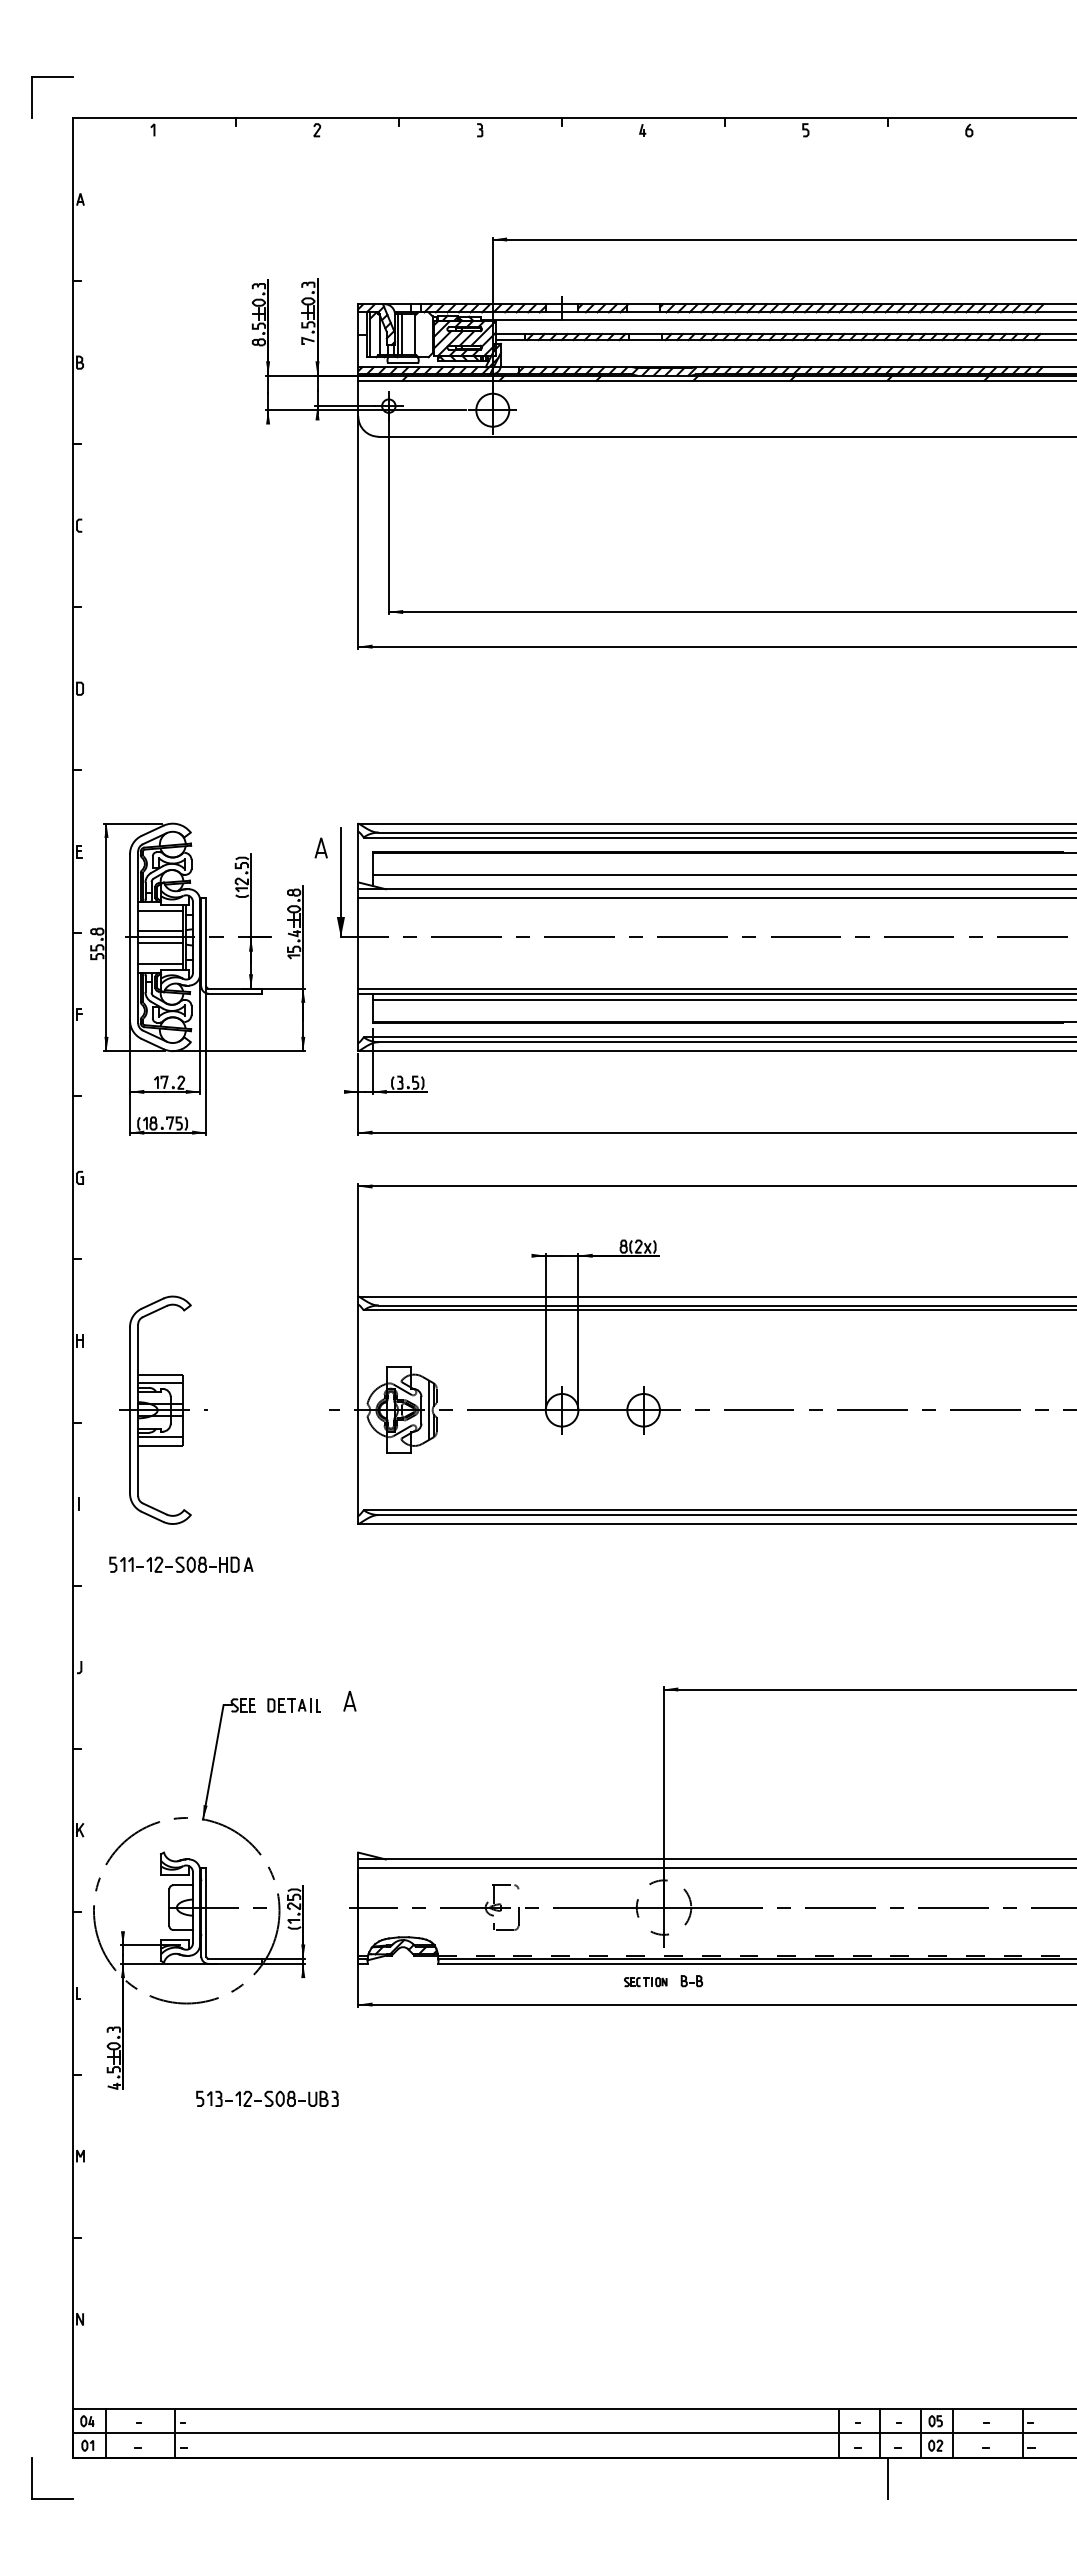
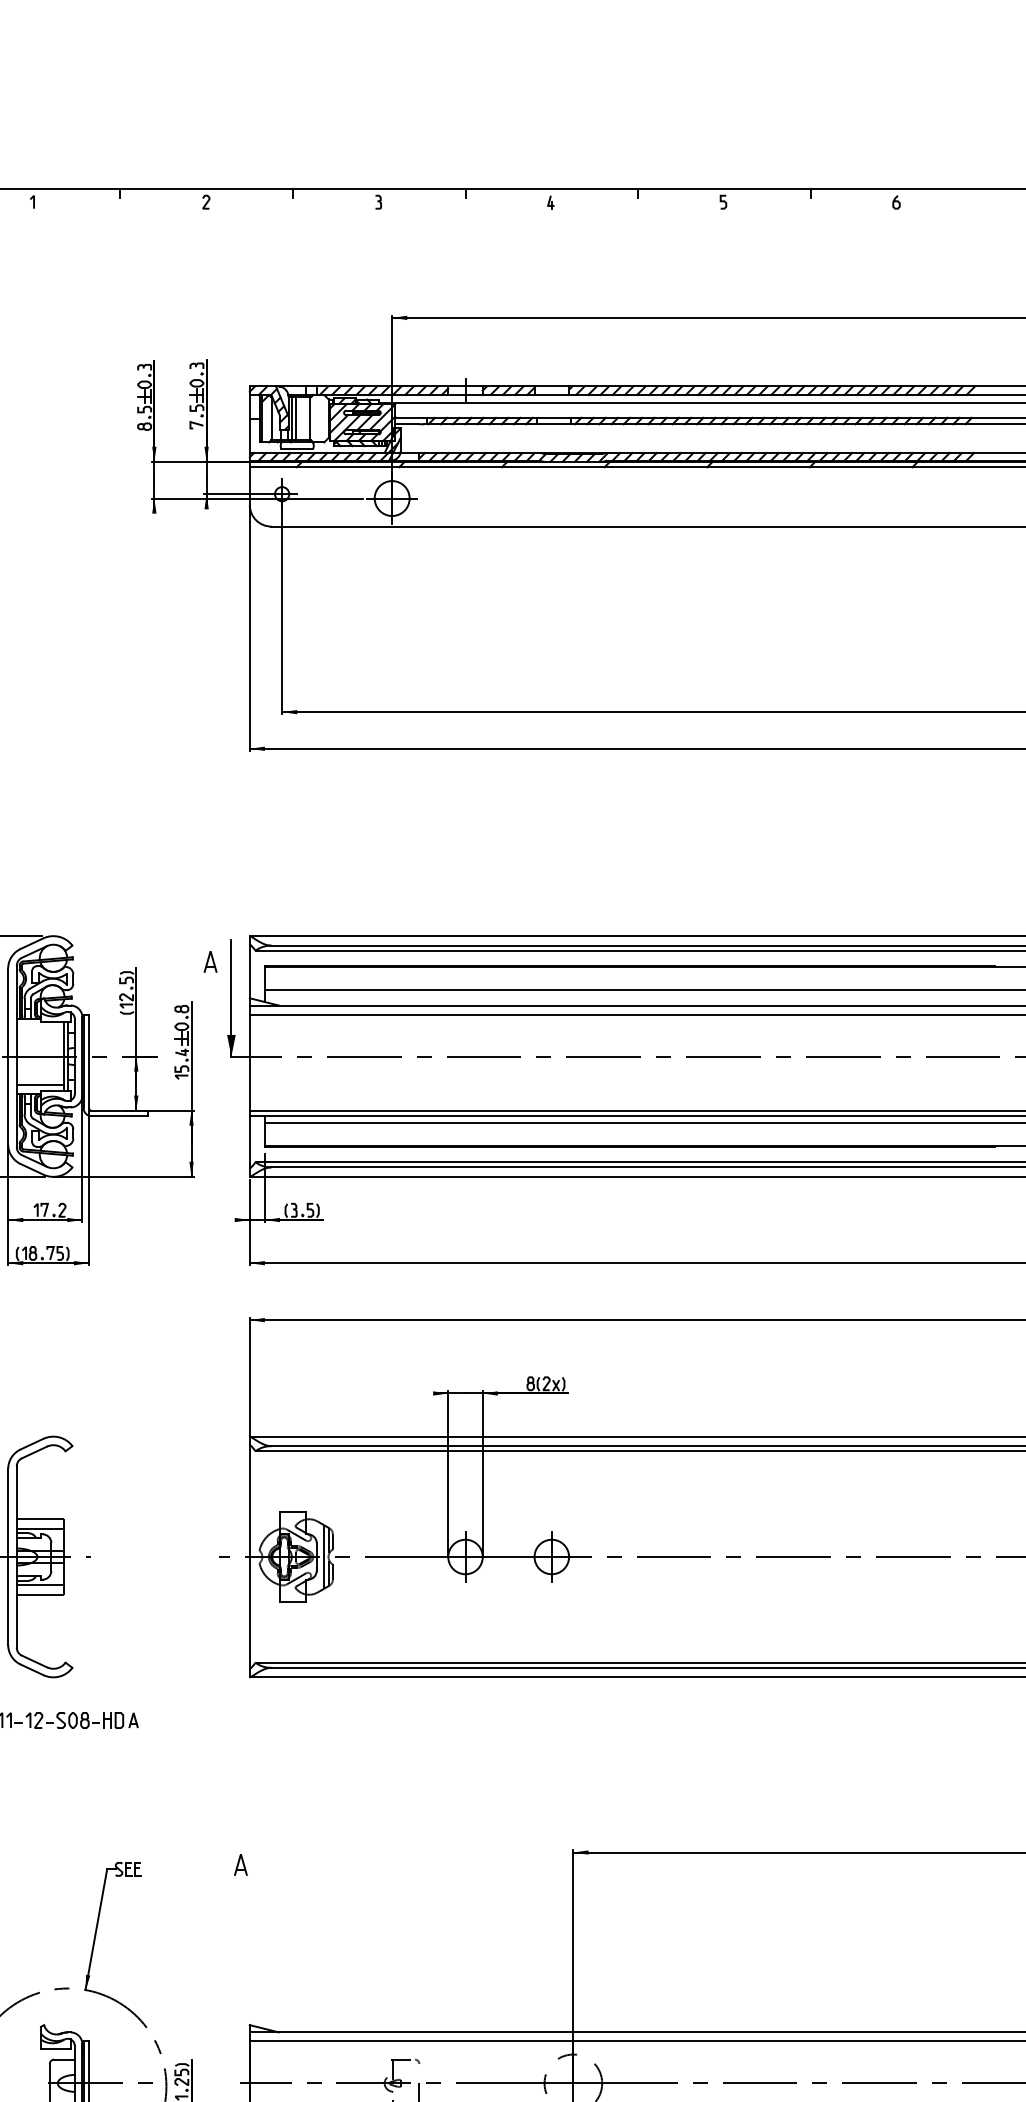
line: (160, 910) -> (40, 1028), removed
line: (160, 931) -> (40, 1050), removed
line: (160, 943) -> (40, 1062), removed
part: (293, 1705) -> (181, 1869), removed

